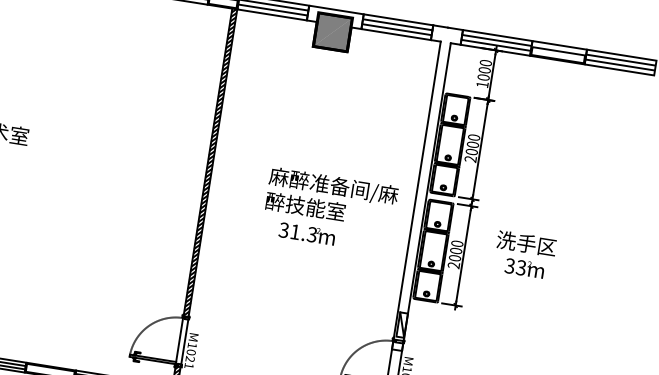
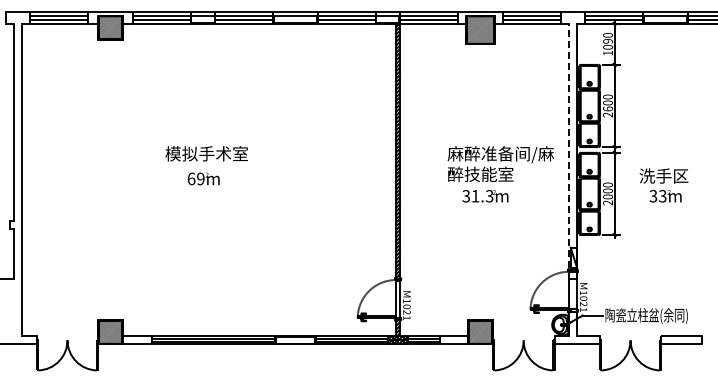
text: (484, 70) -> (607, 41), 1000 -> 1090
text: (471, 151) -> (607, 108), 2000 -> 2600
line: (416, 194) -> (568, 150), solid -> dashed

